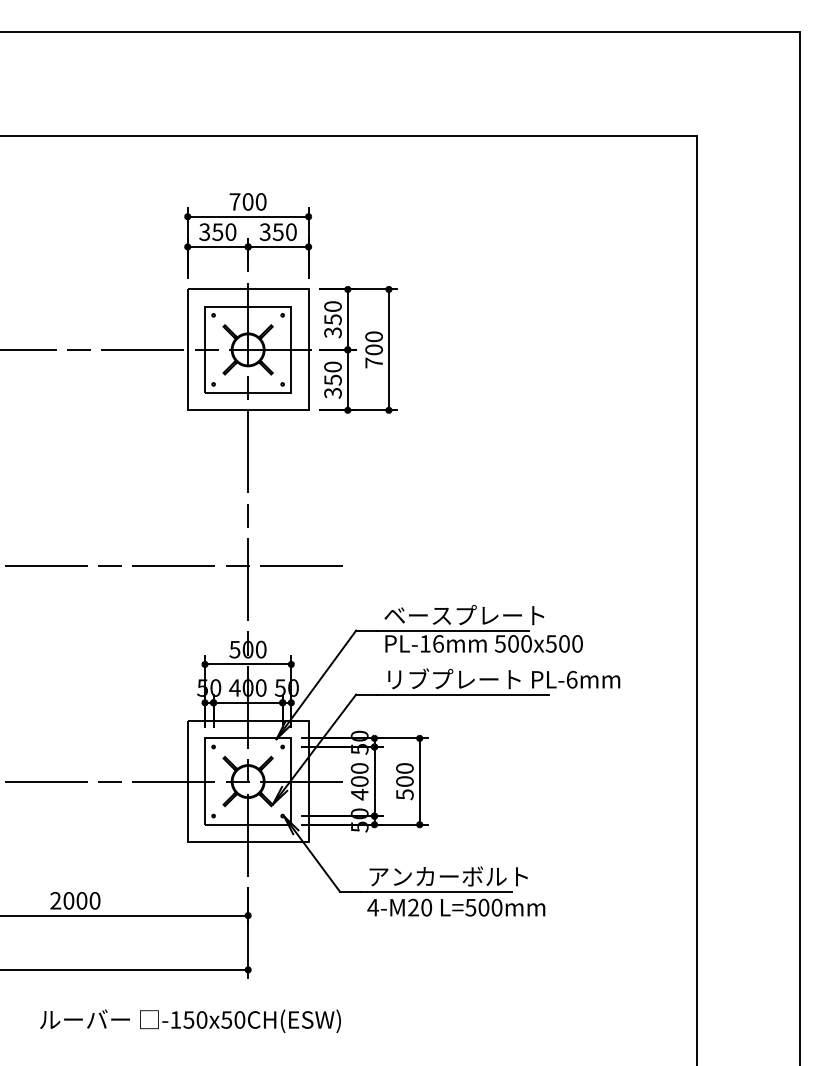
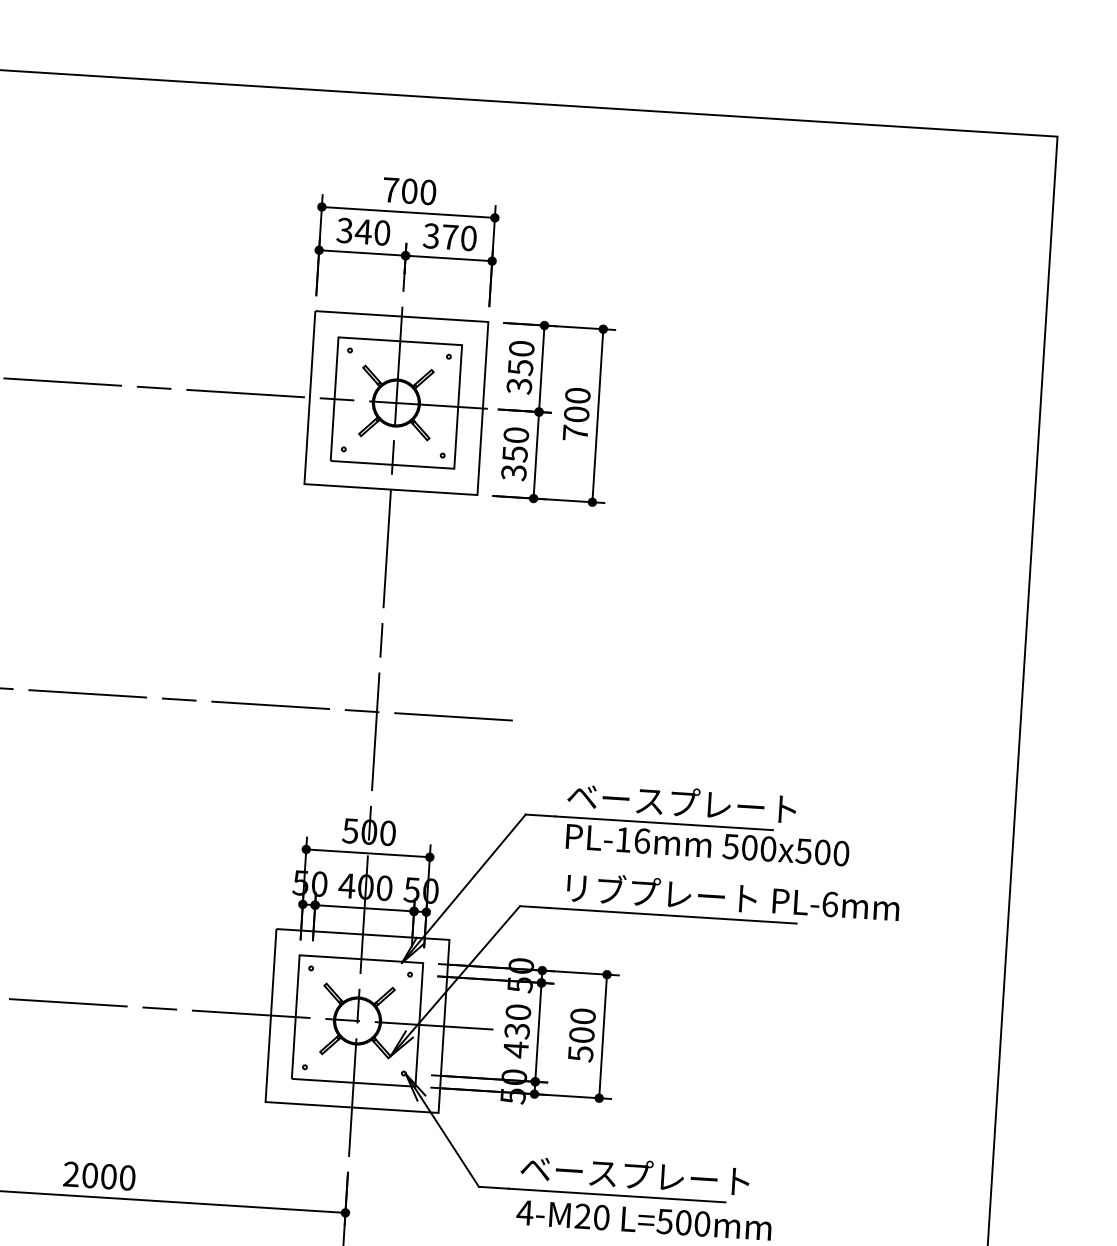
text: (217, 232) -> (363, 232), 350 -> 340
text: (277, 232) -> (448, 237), 350 -> 370
text: (359, 781) -> (516, 1030), 400 -> 430
text: (437, 876) -> (619, 1173), アンカーボルト -> ベースプレート

